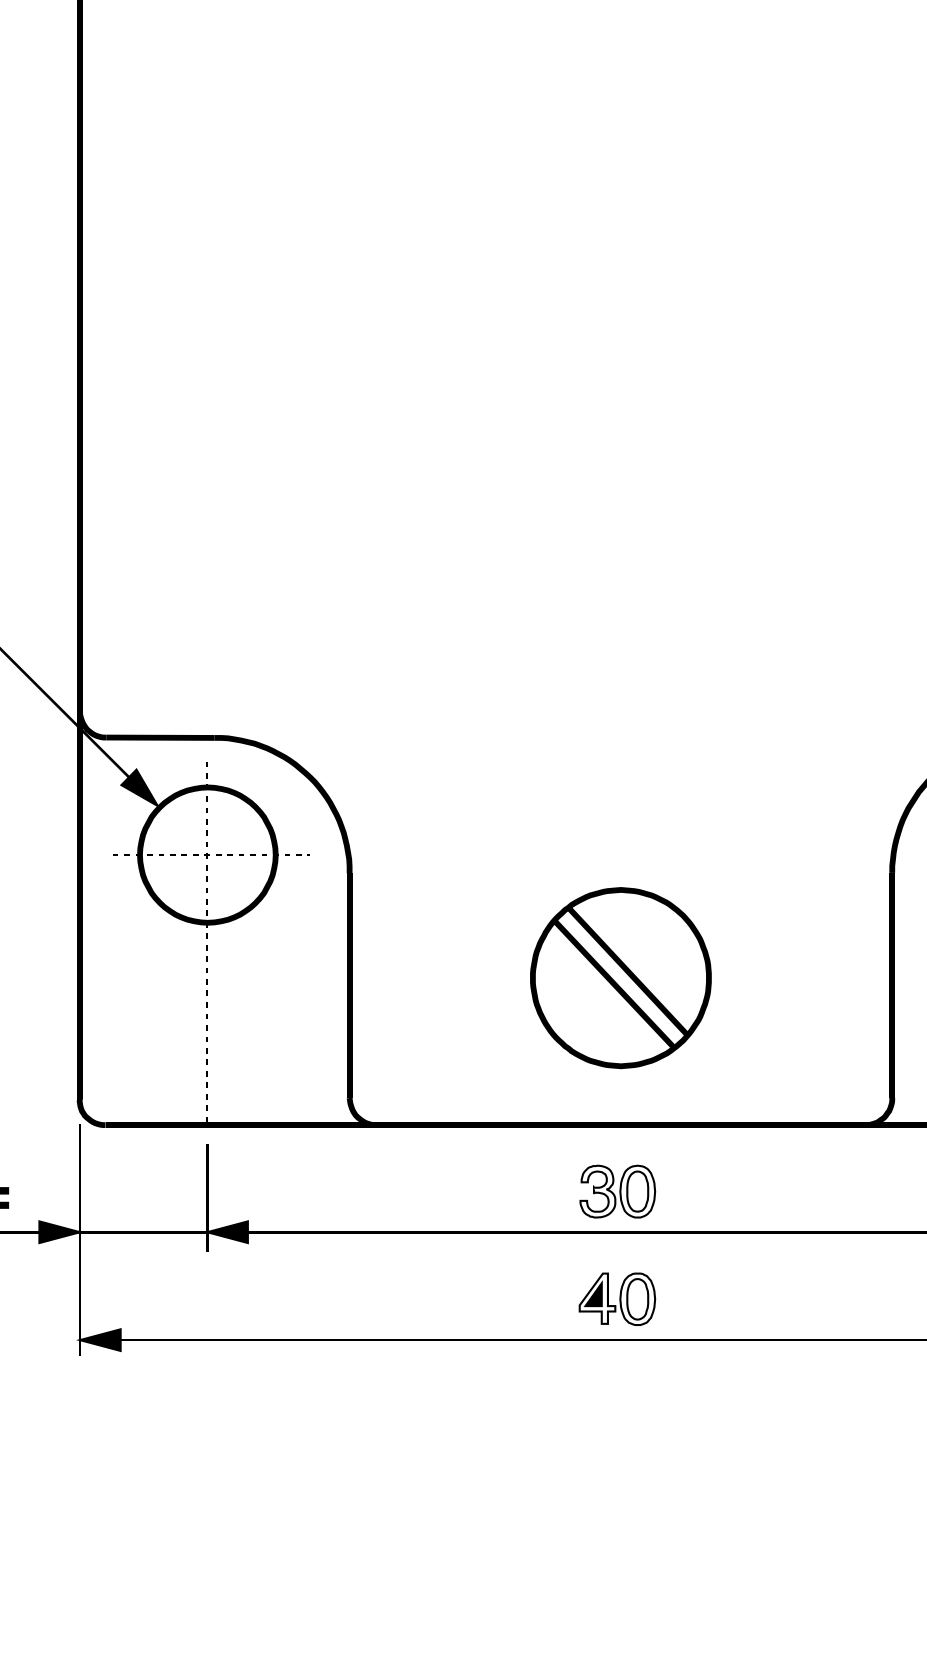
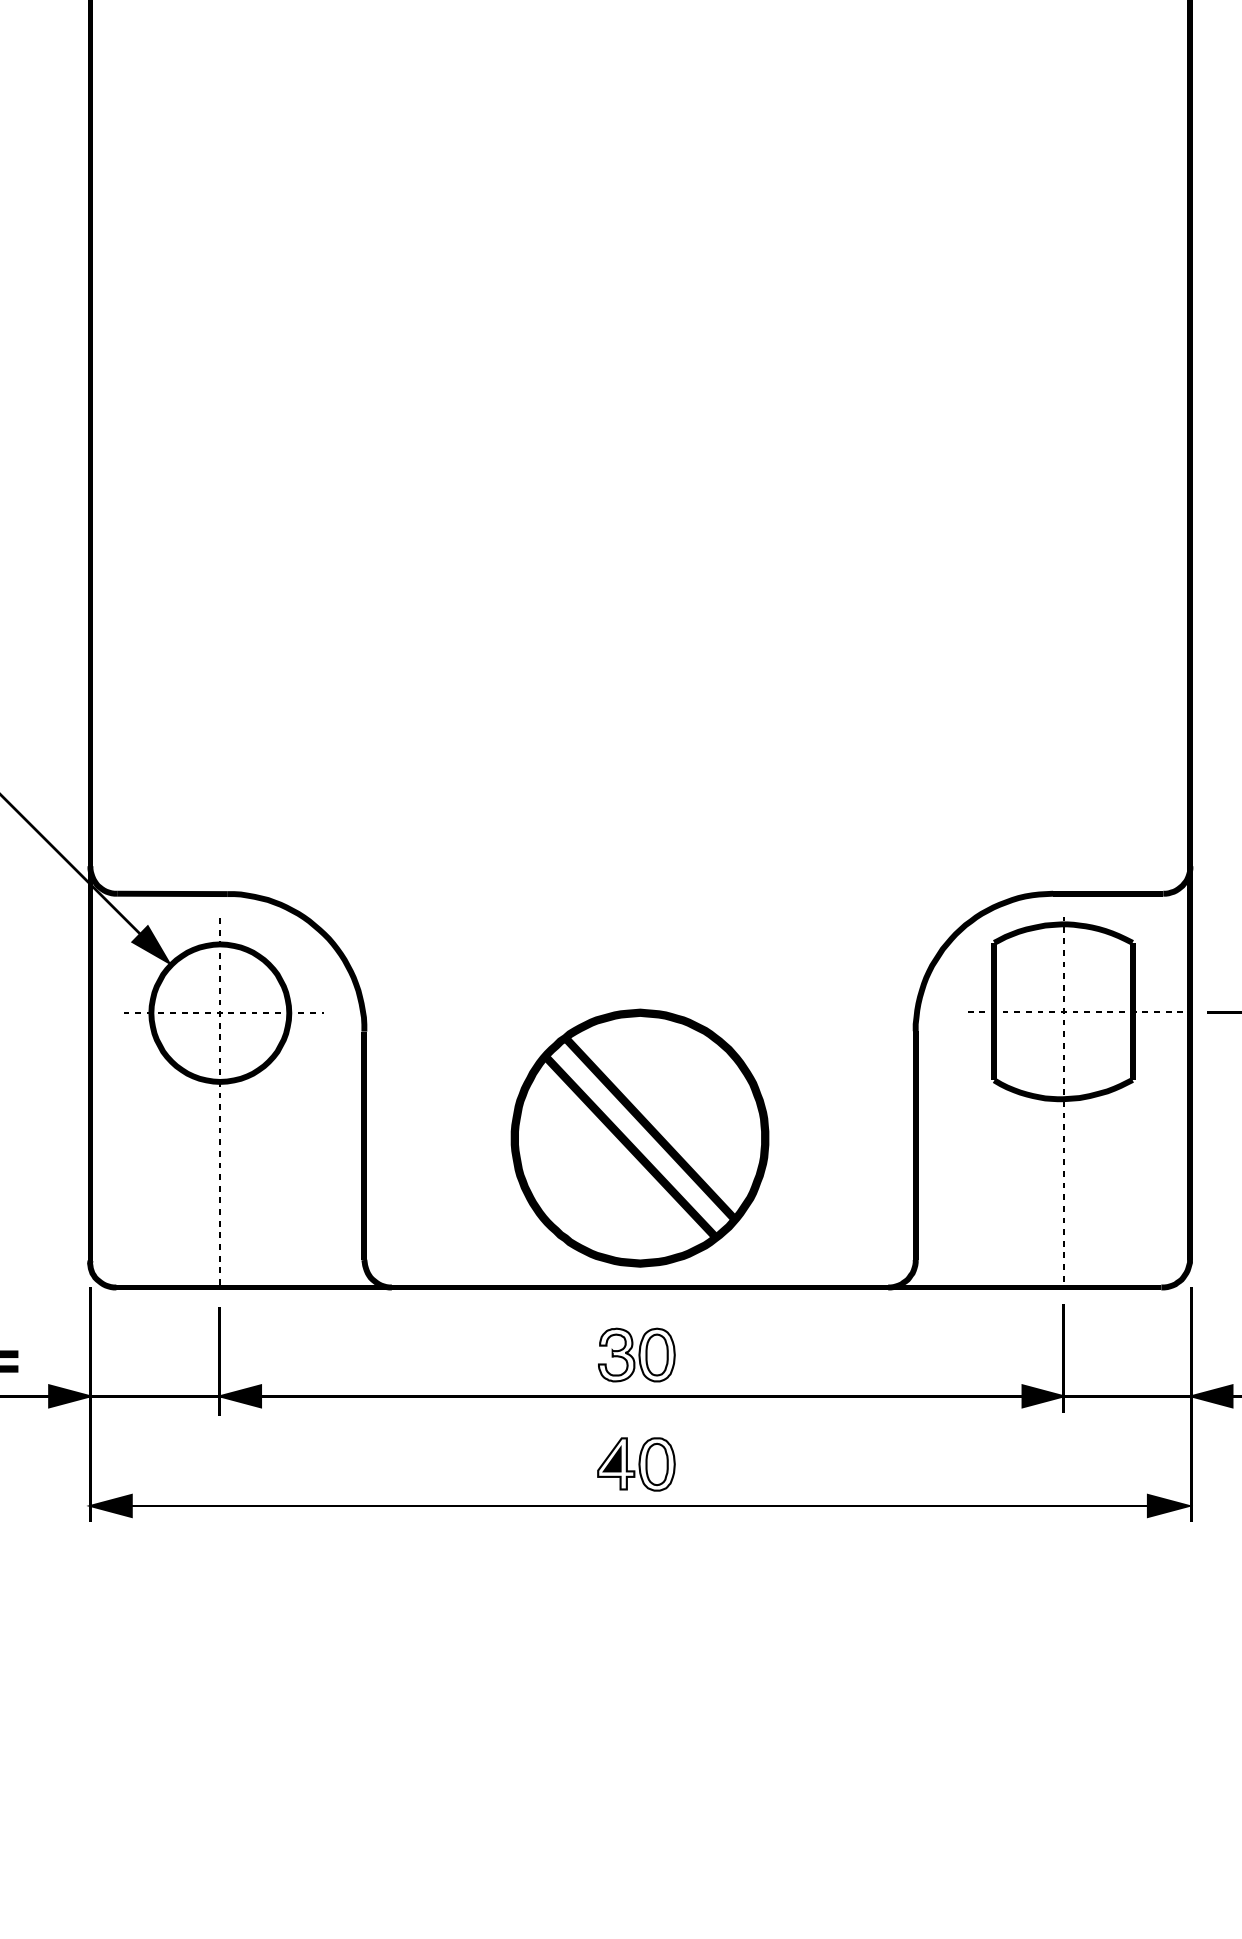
part: (620, 977) -> (639, 1137), size x1.4

